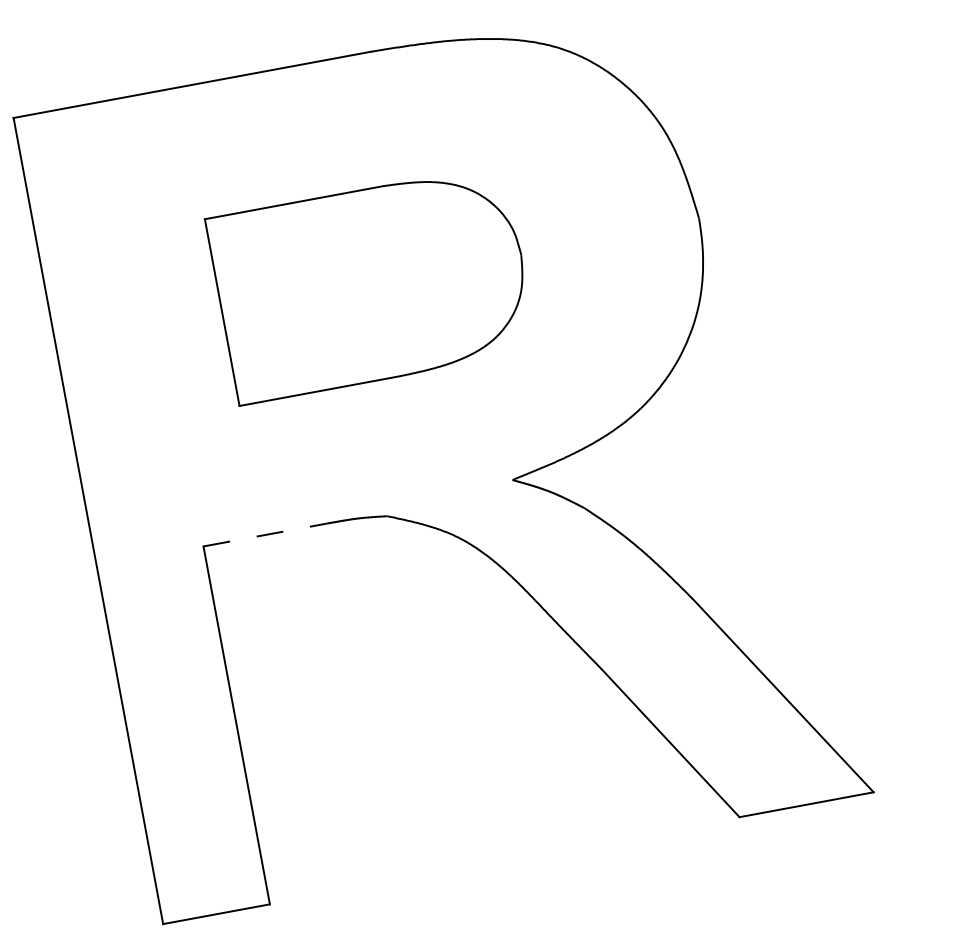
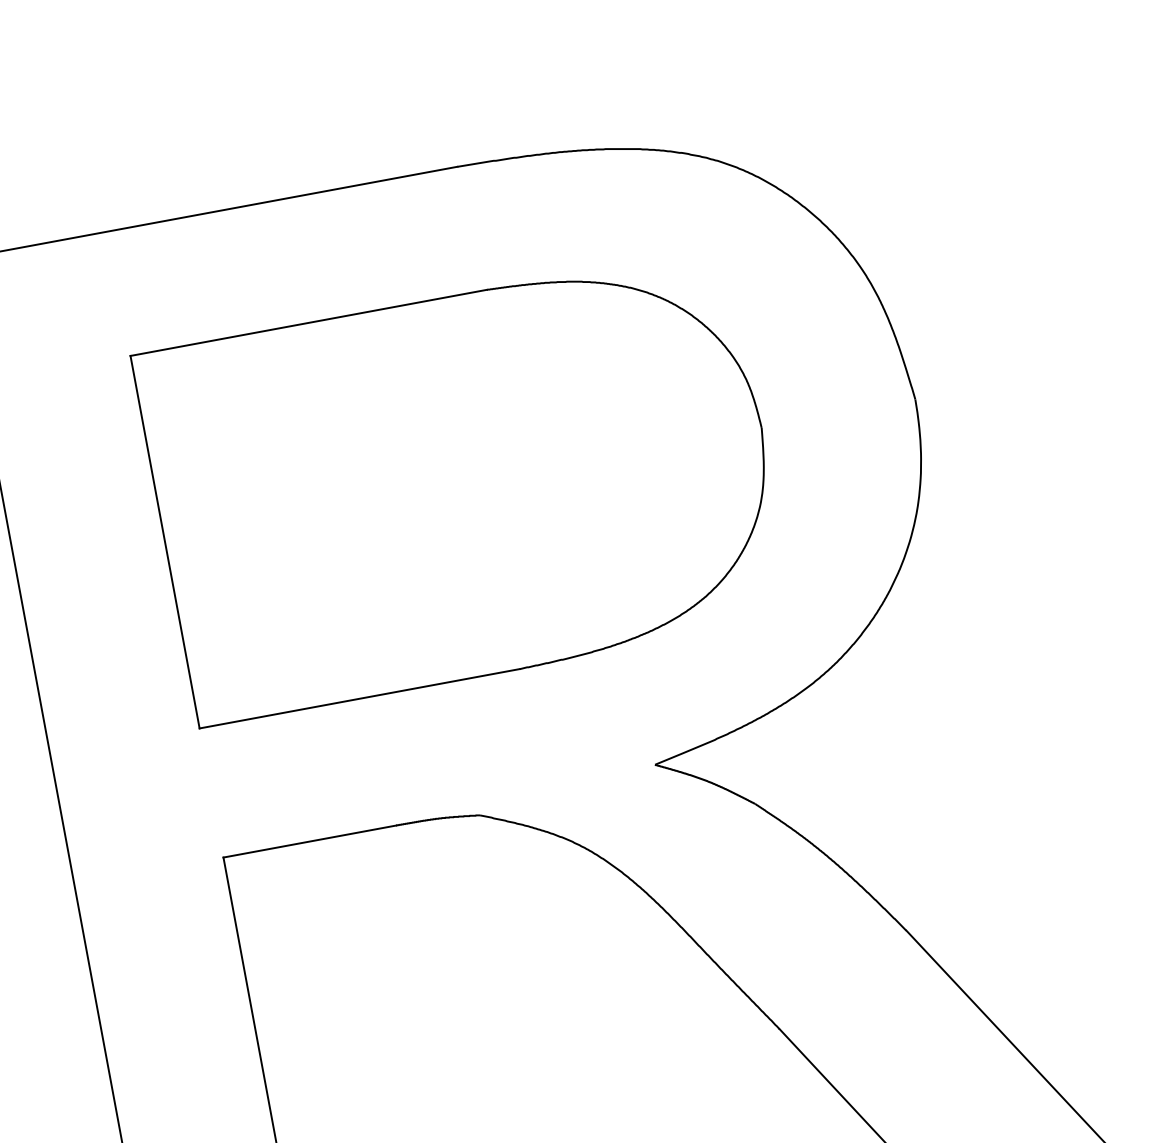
part: (363, 293) -> (446, 504), size x1.43
line: (265, 534) -> (310, 840), dashed -> solid

